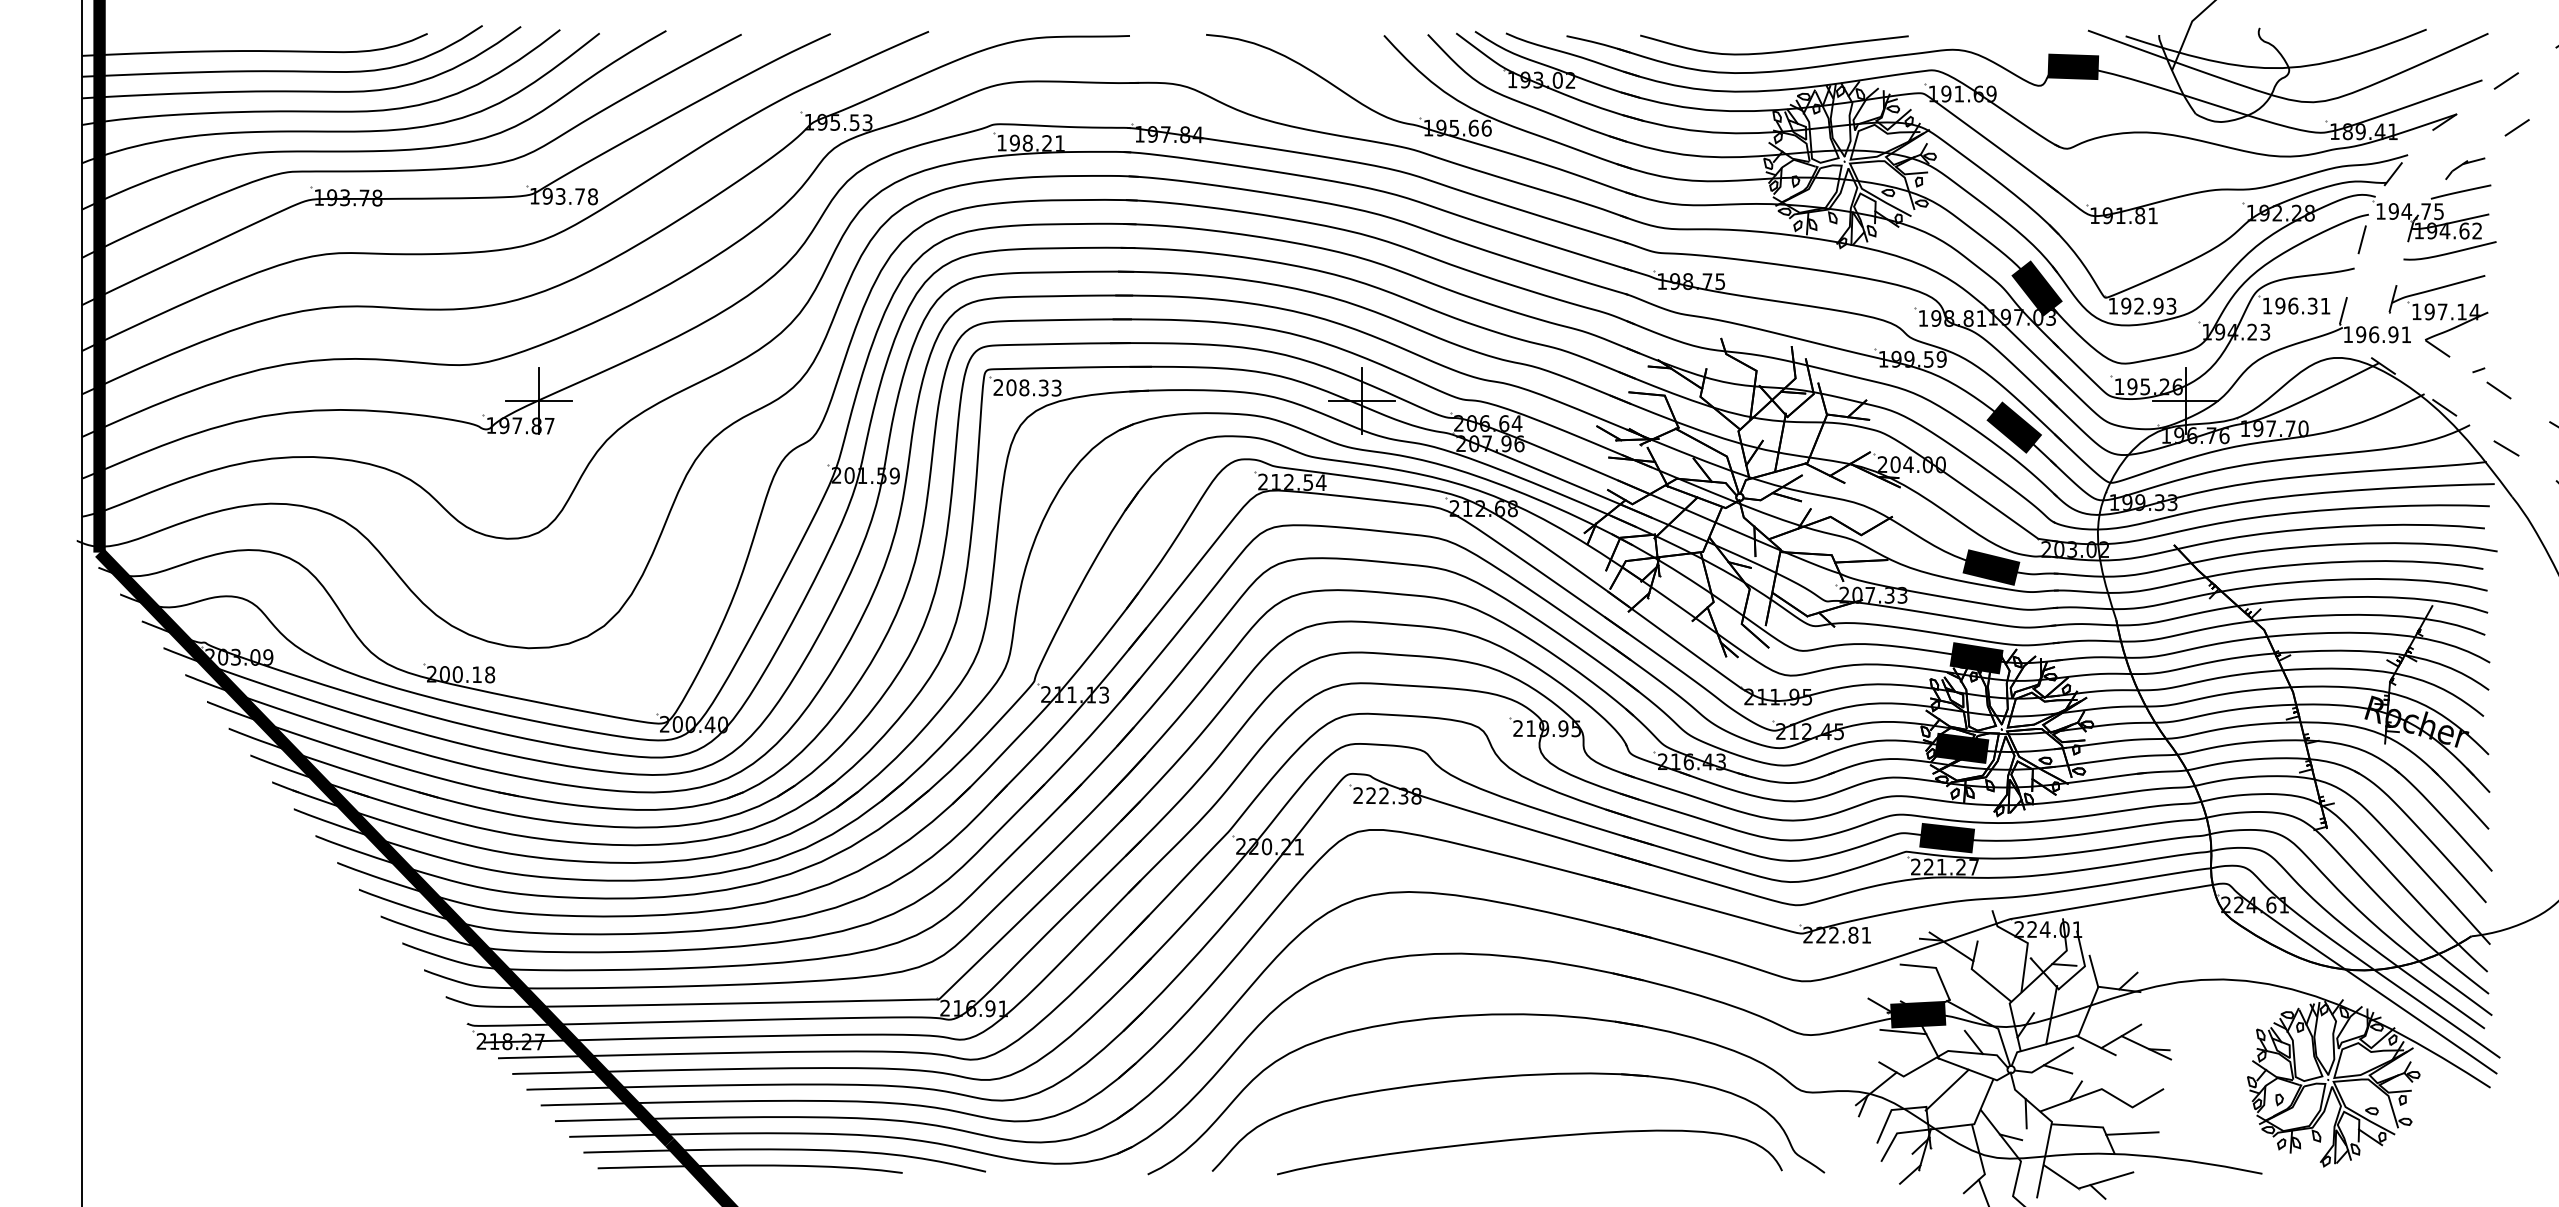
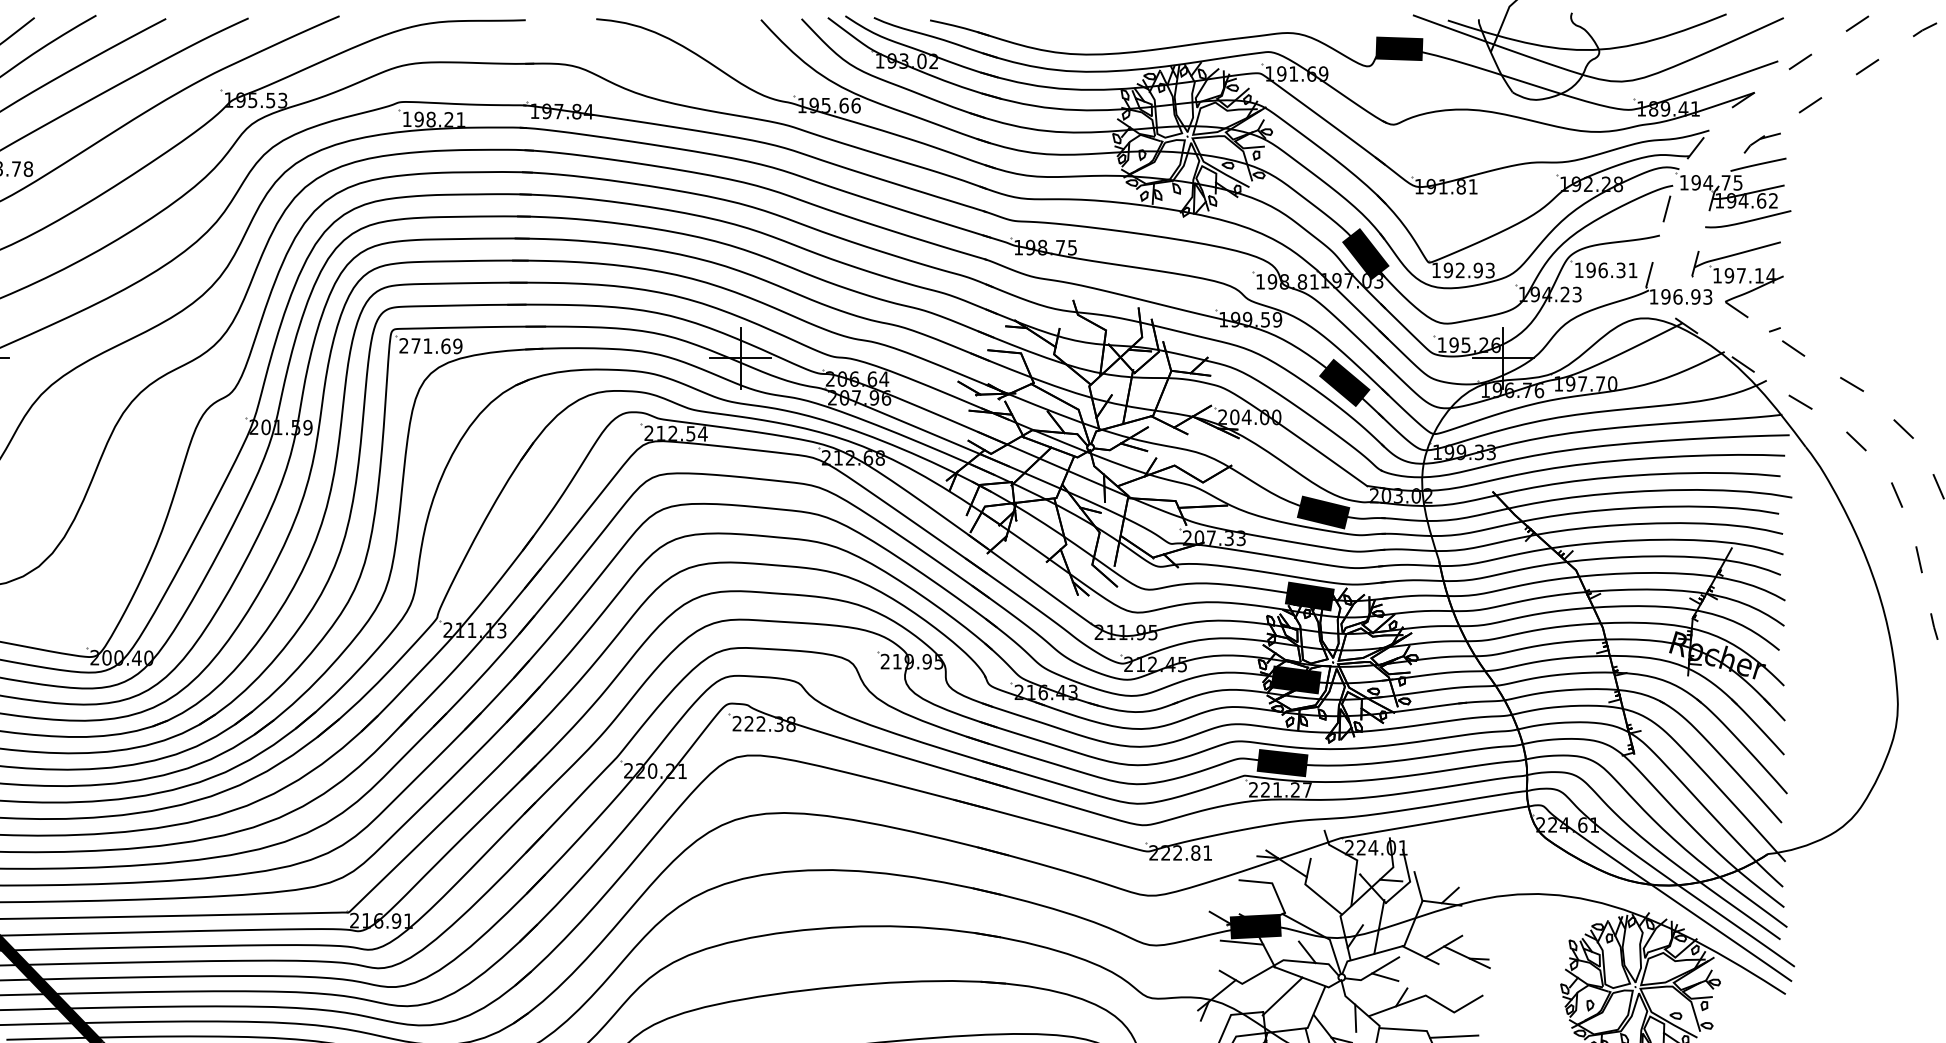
curve: (1774, 51) -> (1122, 34), removed
text: (2406, 334) -> (1707, 296), 196.91 -> 196.93
text: (1033, 387) -> (436, 345), 208.33 -> 271.69

